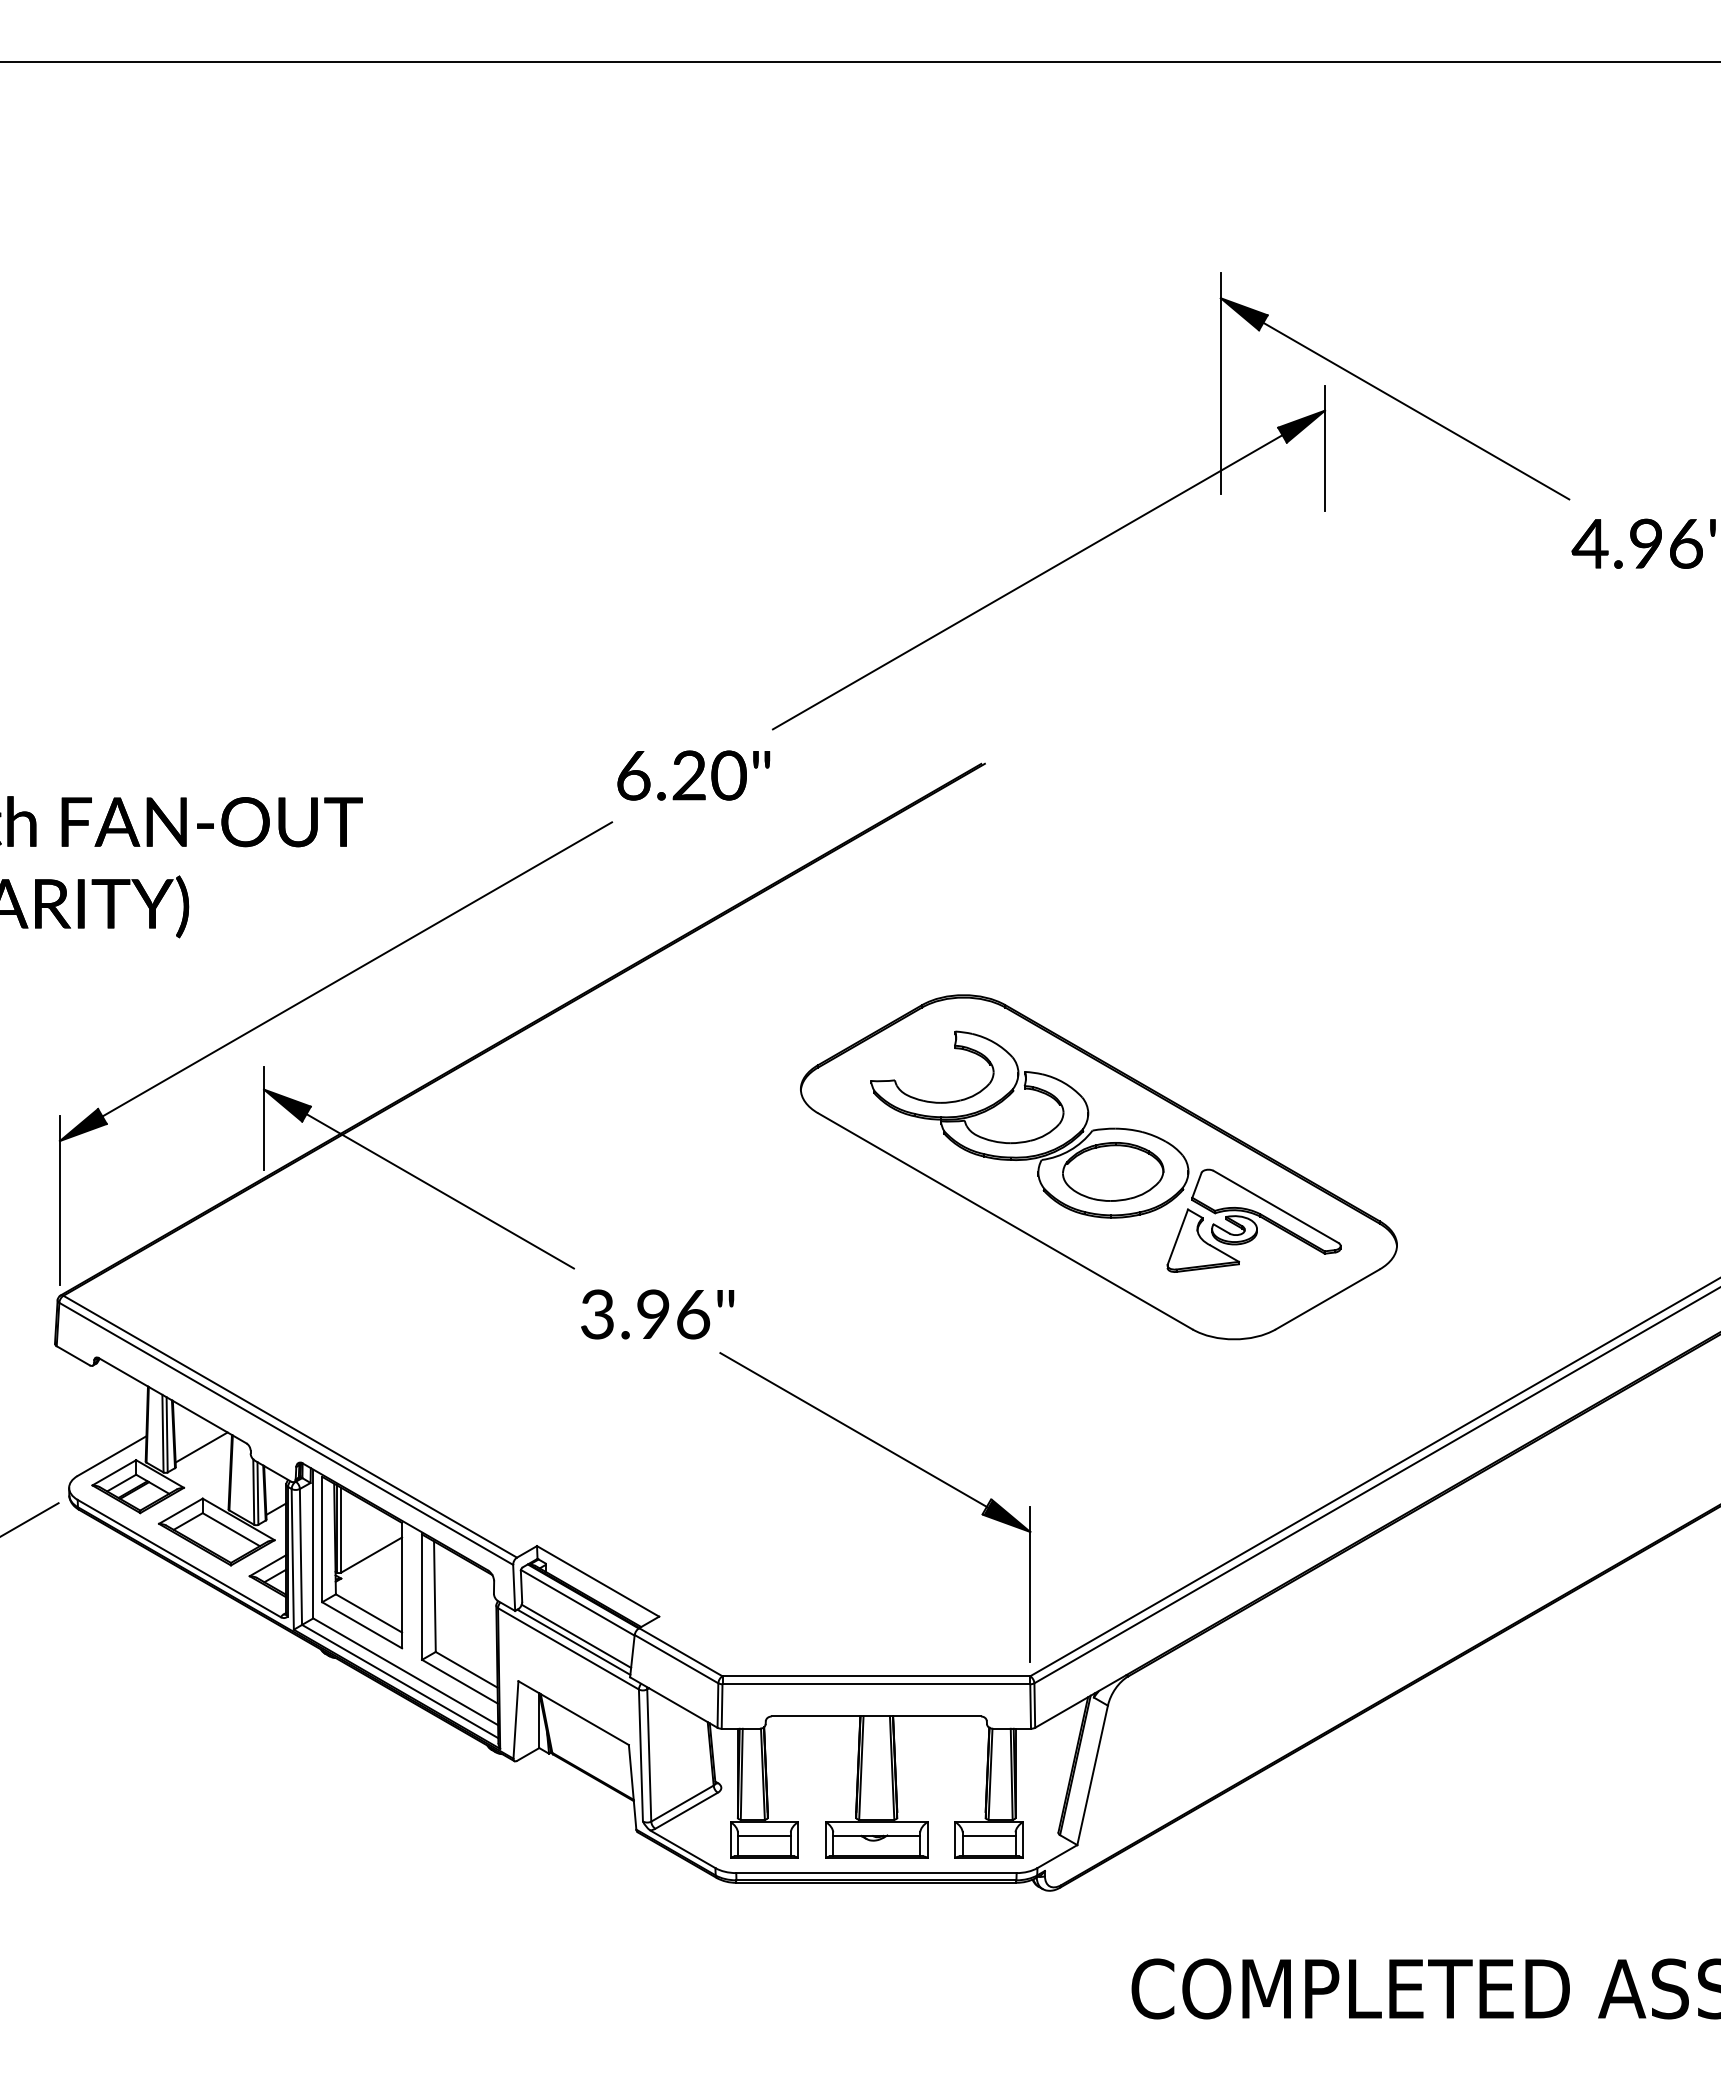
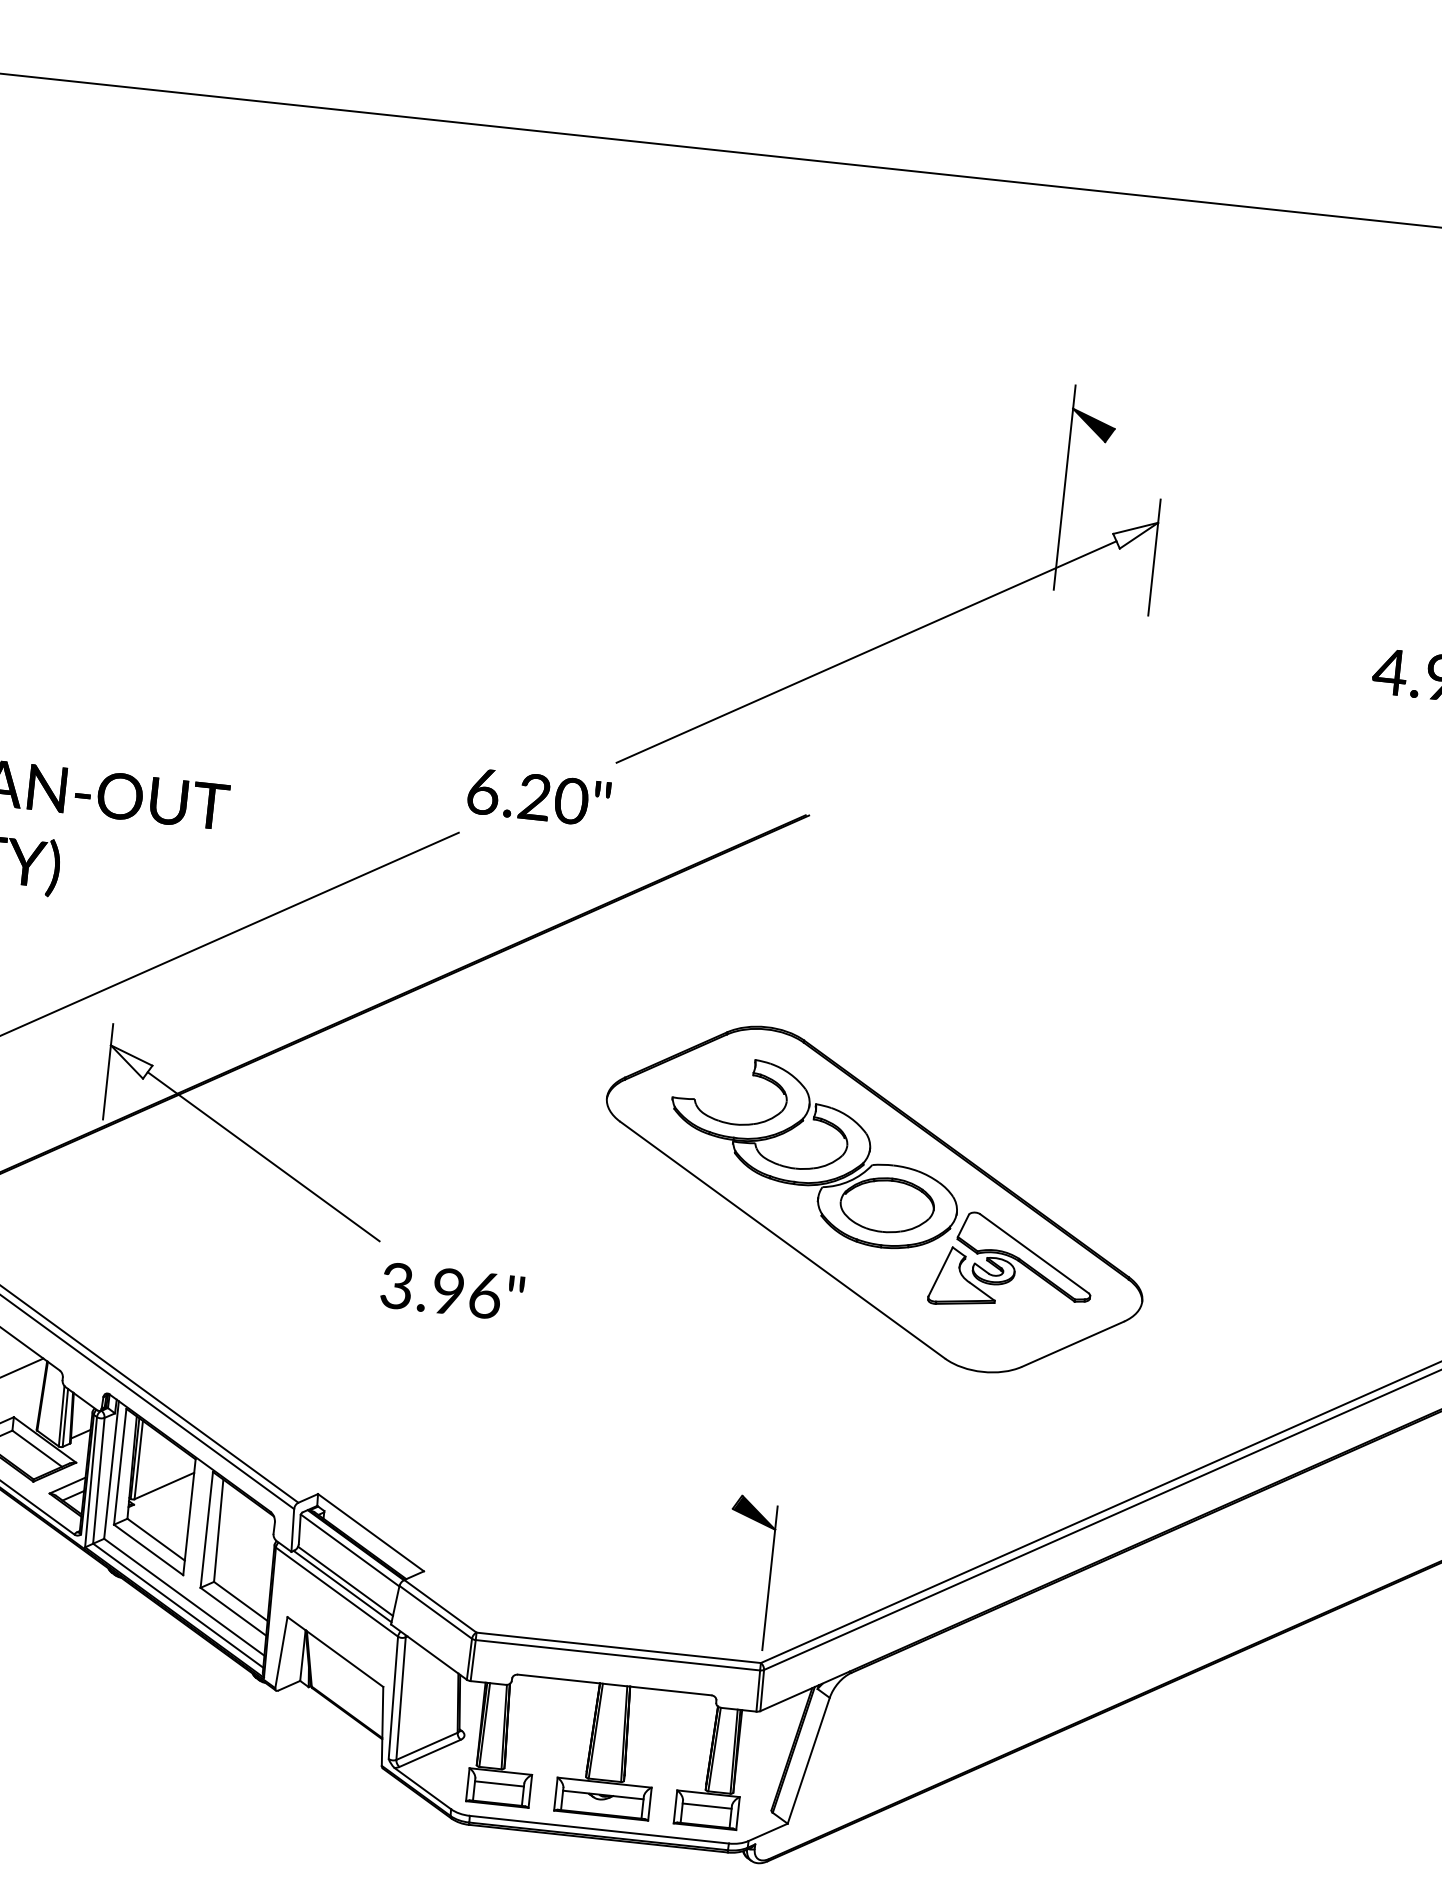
line: (1416, 410) -> (1242, 531), removed
fill: (1301, 426) -> (1134, 535), removed
fill: (287, 1105) -> (131, 1062), removed
line: (853, 1430) -> (621, 1418), removed

